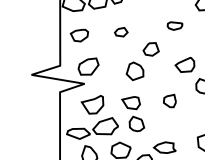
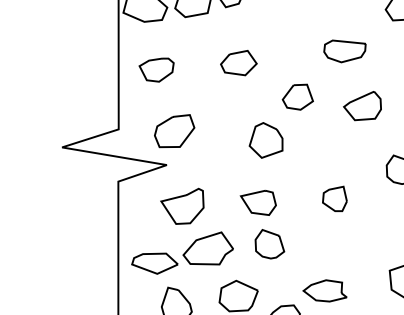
part: (174, 25) -> (343, 50), size x1.43
part: (121, 32) -> (239, 63), size x1.43
part: (184, 64) -> (361, 105), moved

